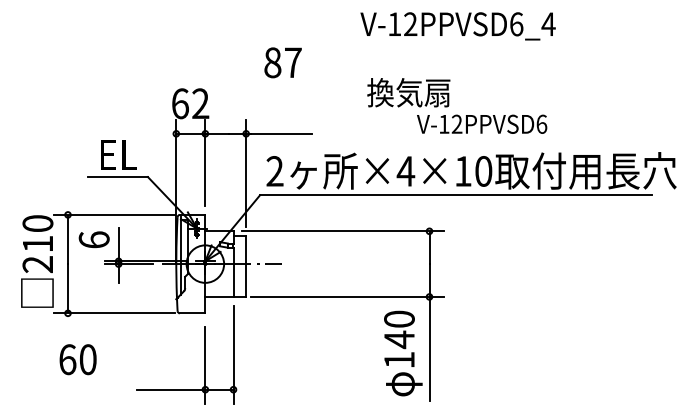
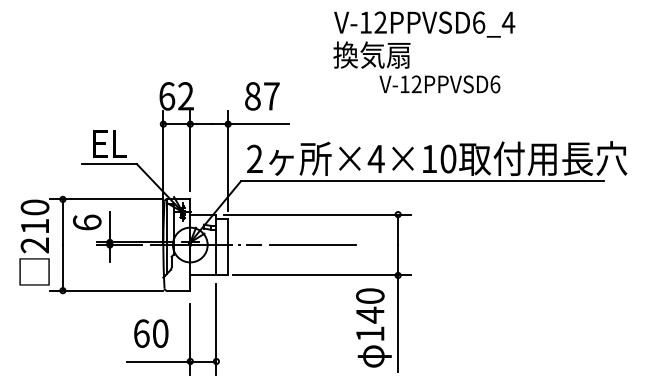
text: (283, 62) -> (262, 96), moved
text: (456, 106) -> (416, 67), moved
line: (337, 264) -> (312, 245), added
text: (78, 359) -> (151, 333), moved

